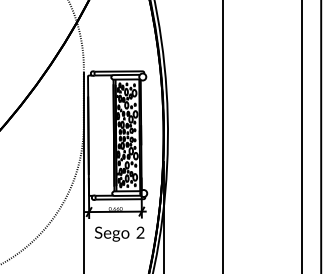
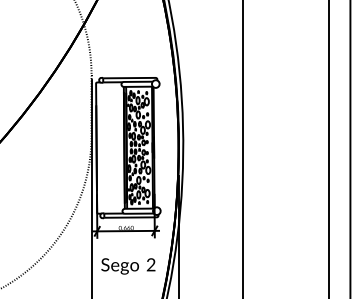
text: (119, 233) -> (128, 265), moved

